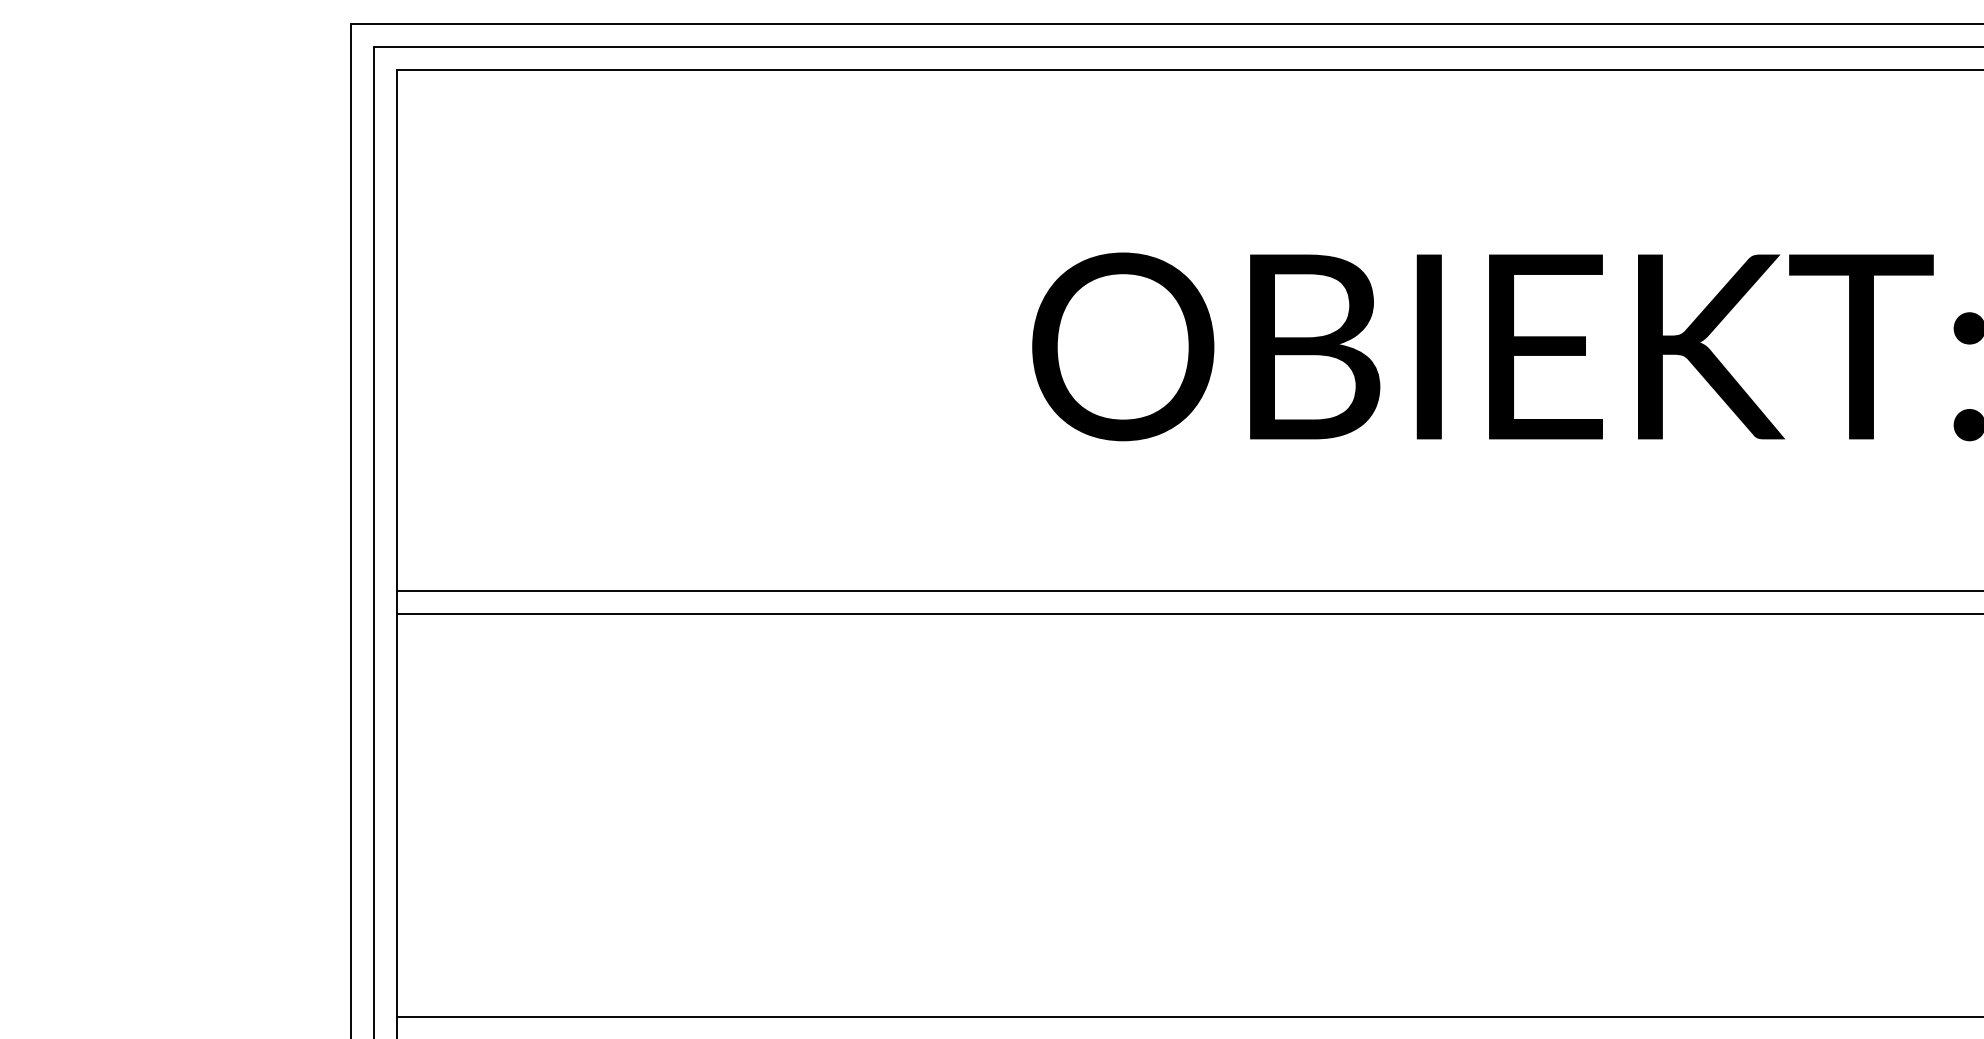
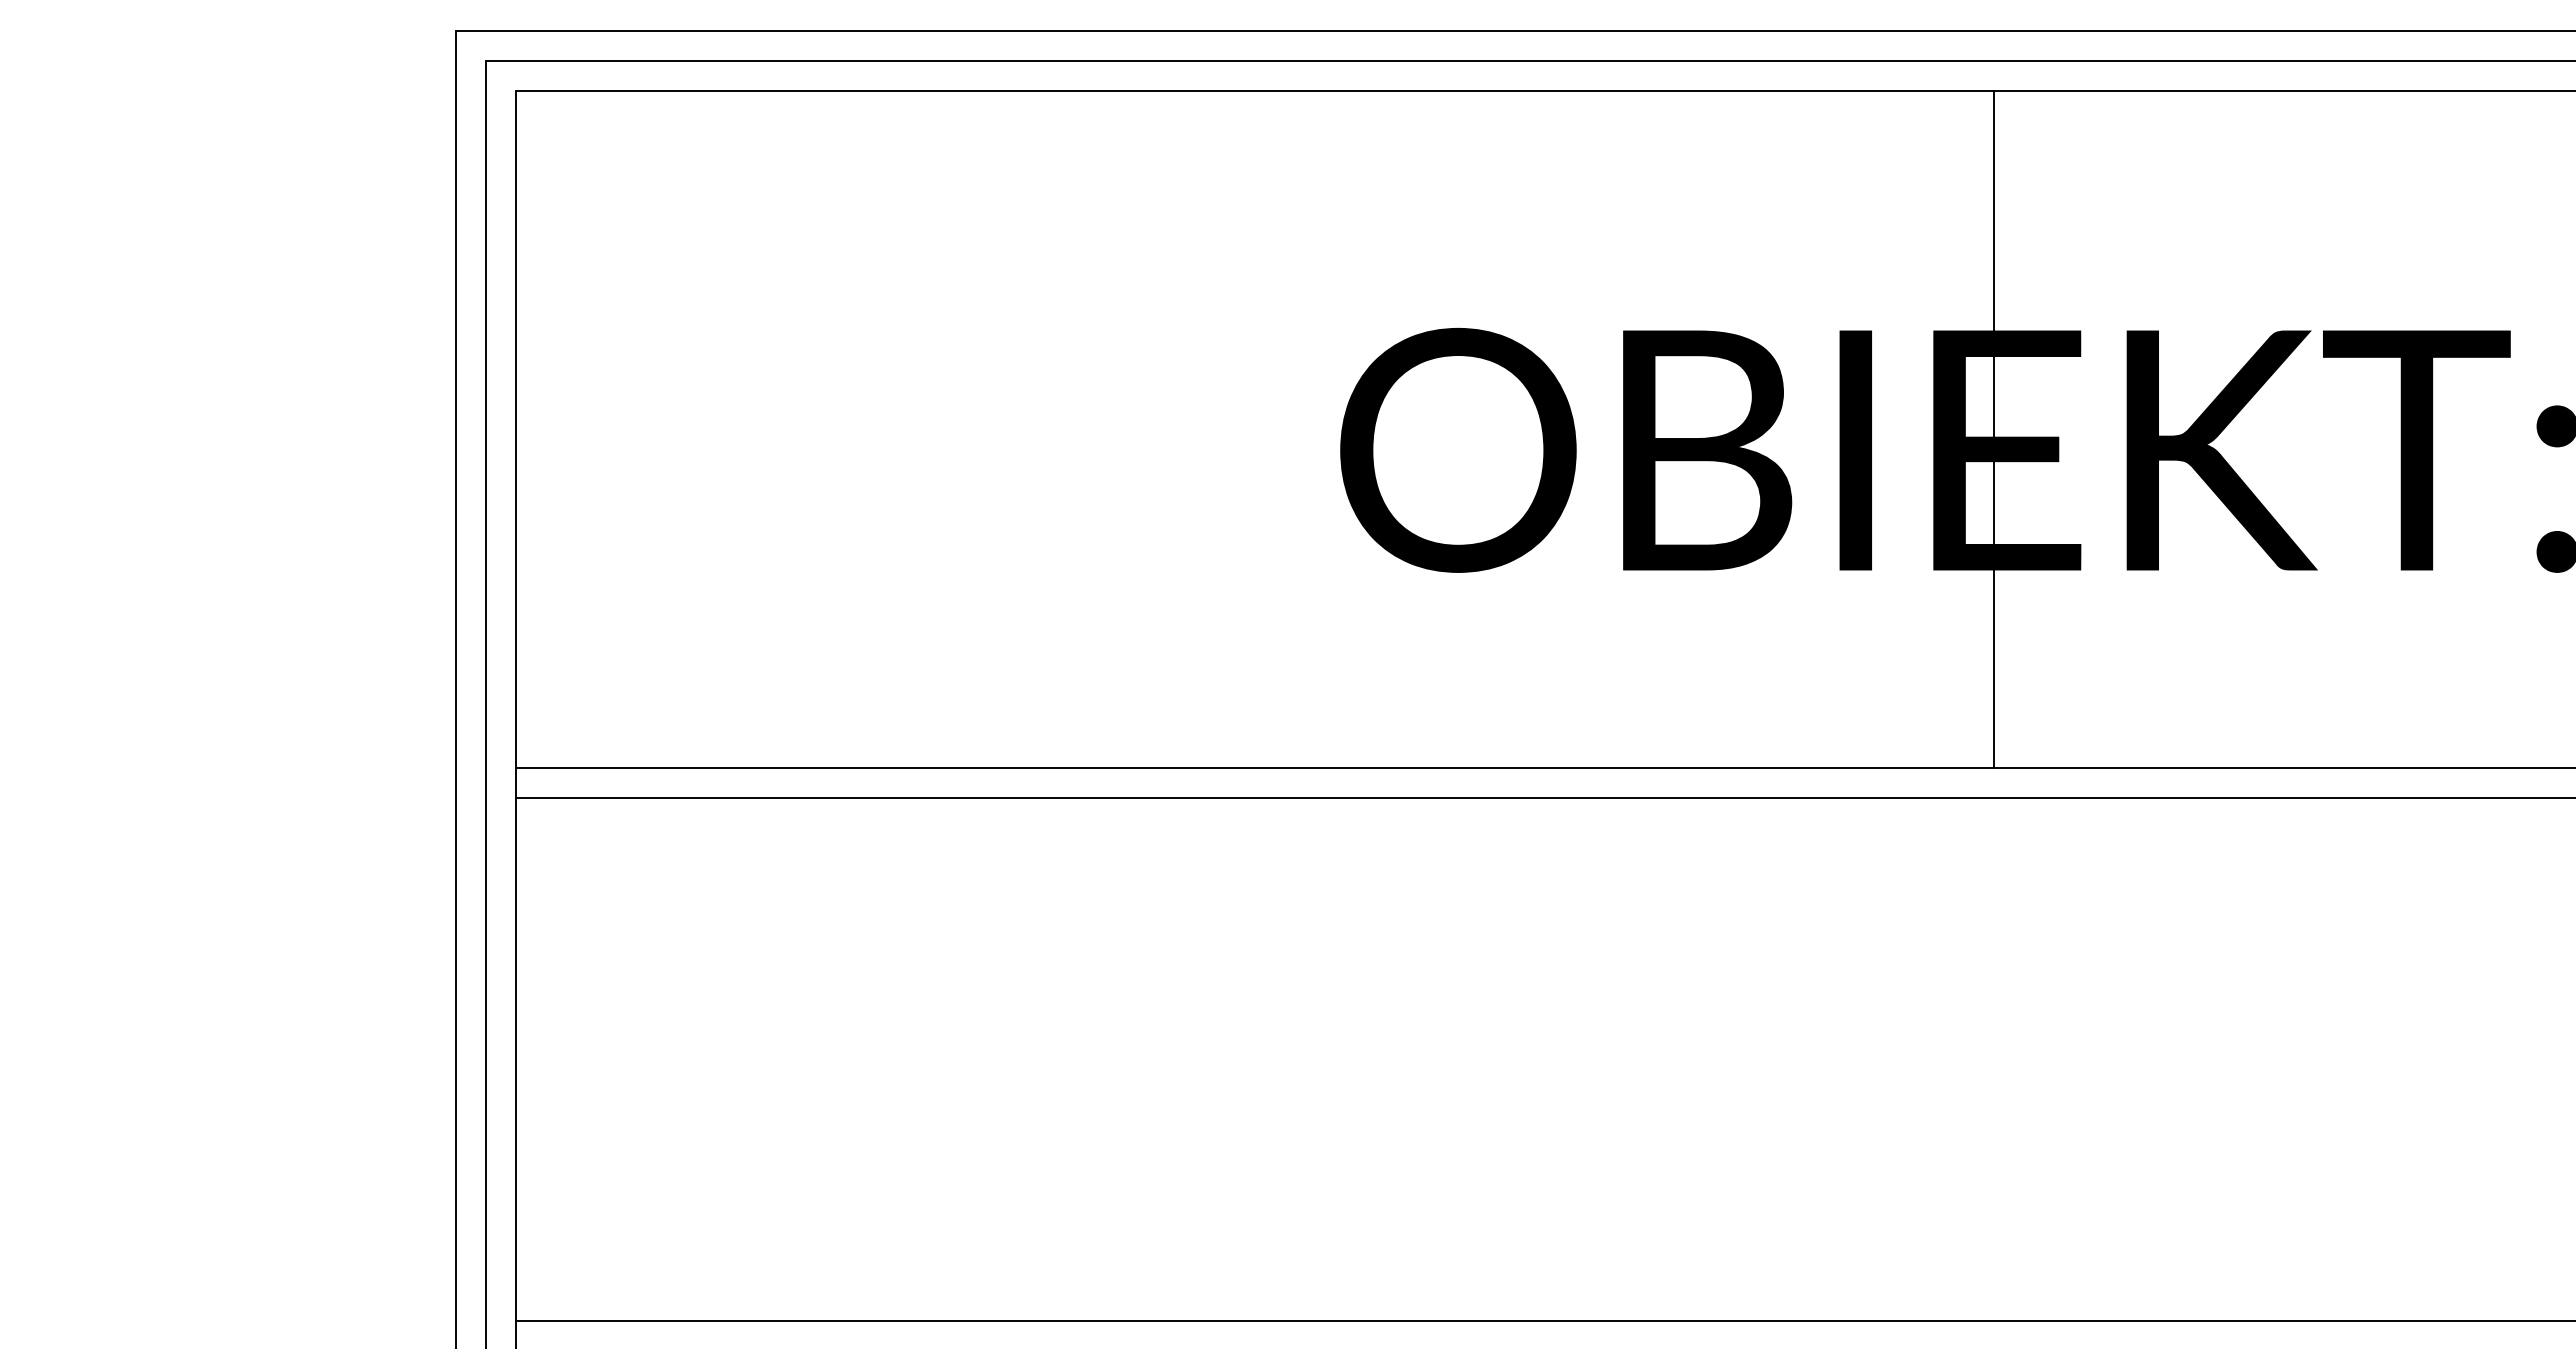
line: (1536, 330) -> (1994, 429), added

